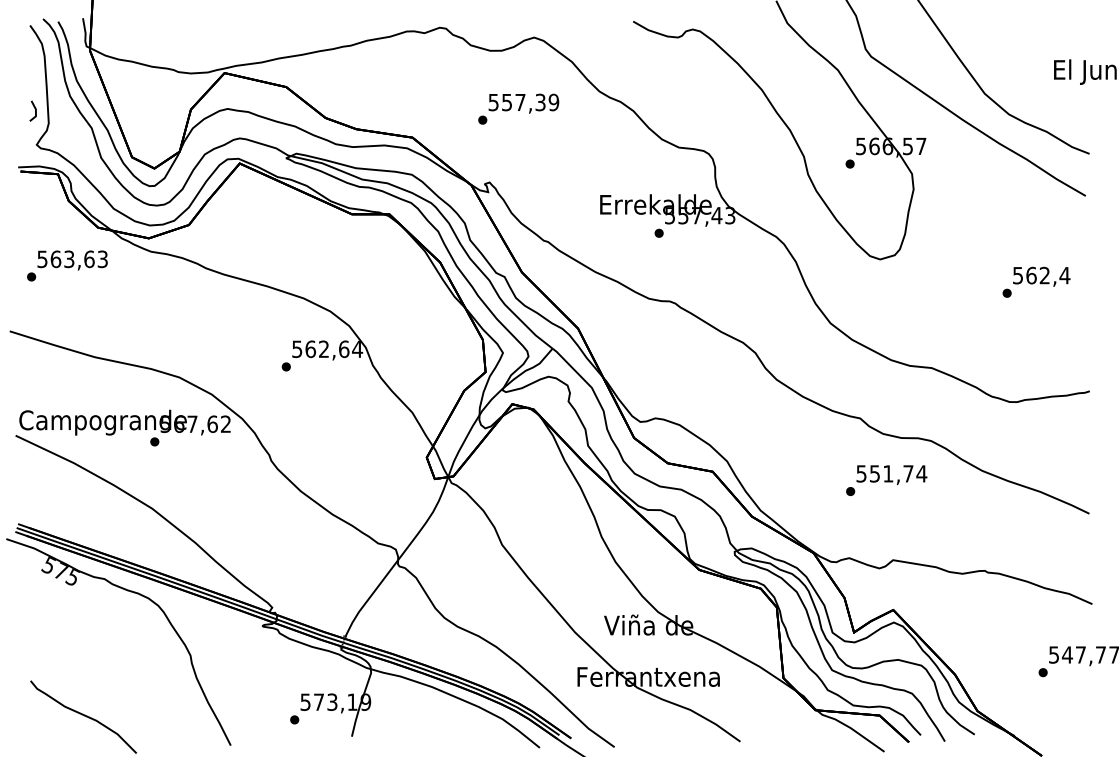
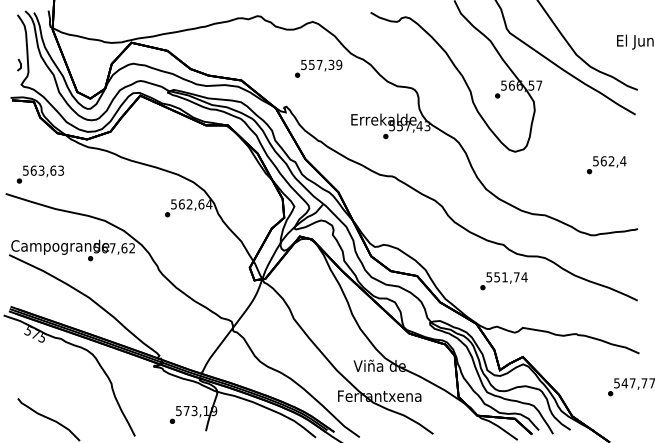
text: (518, 108) -> (318, 68), moved
text: (65, 265) -> (39, 174), moved
text: (885, 480) -> (503, 281), moved

